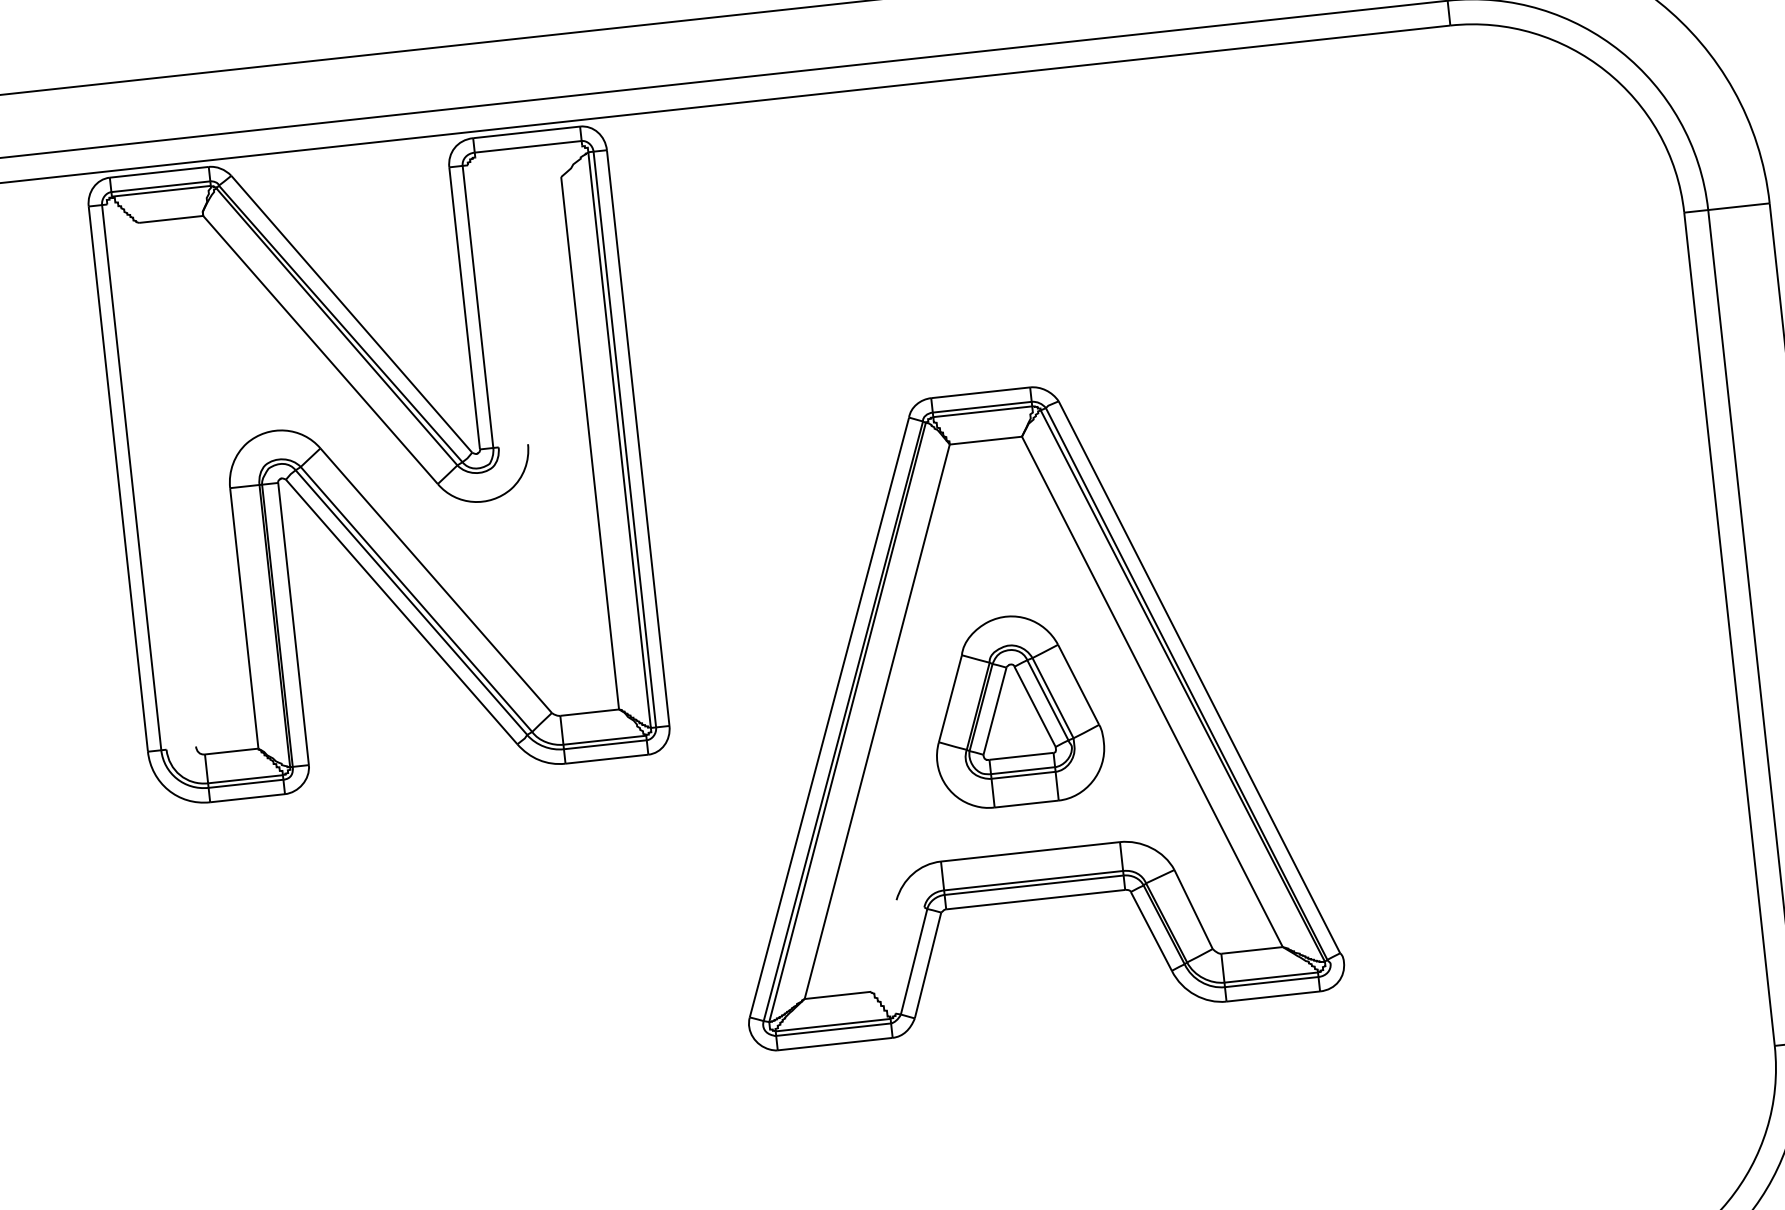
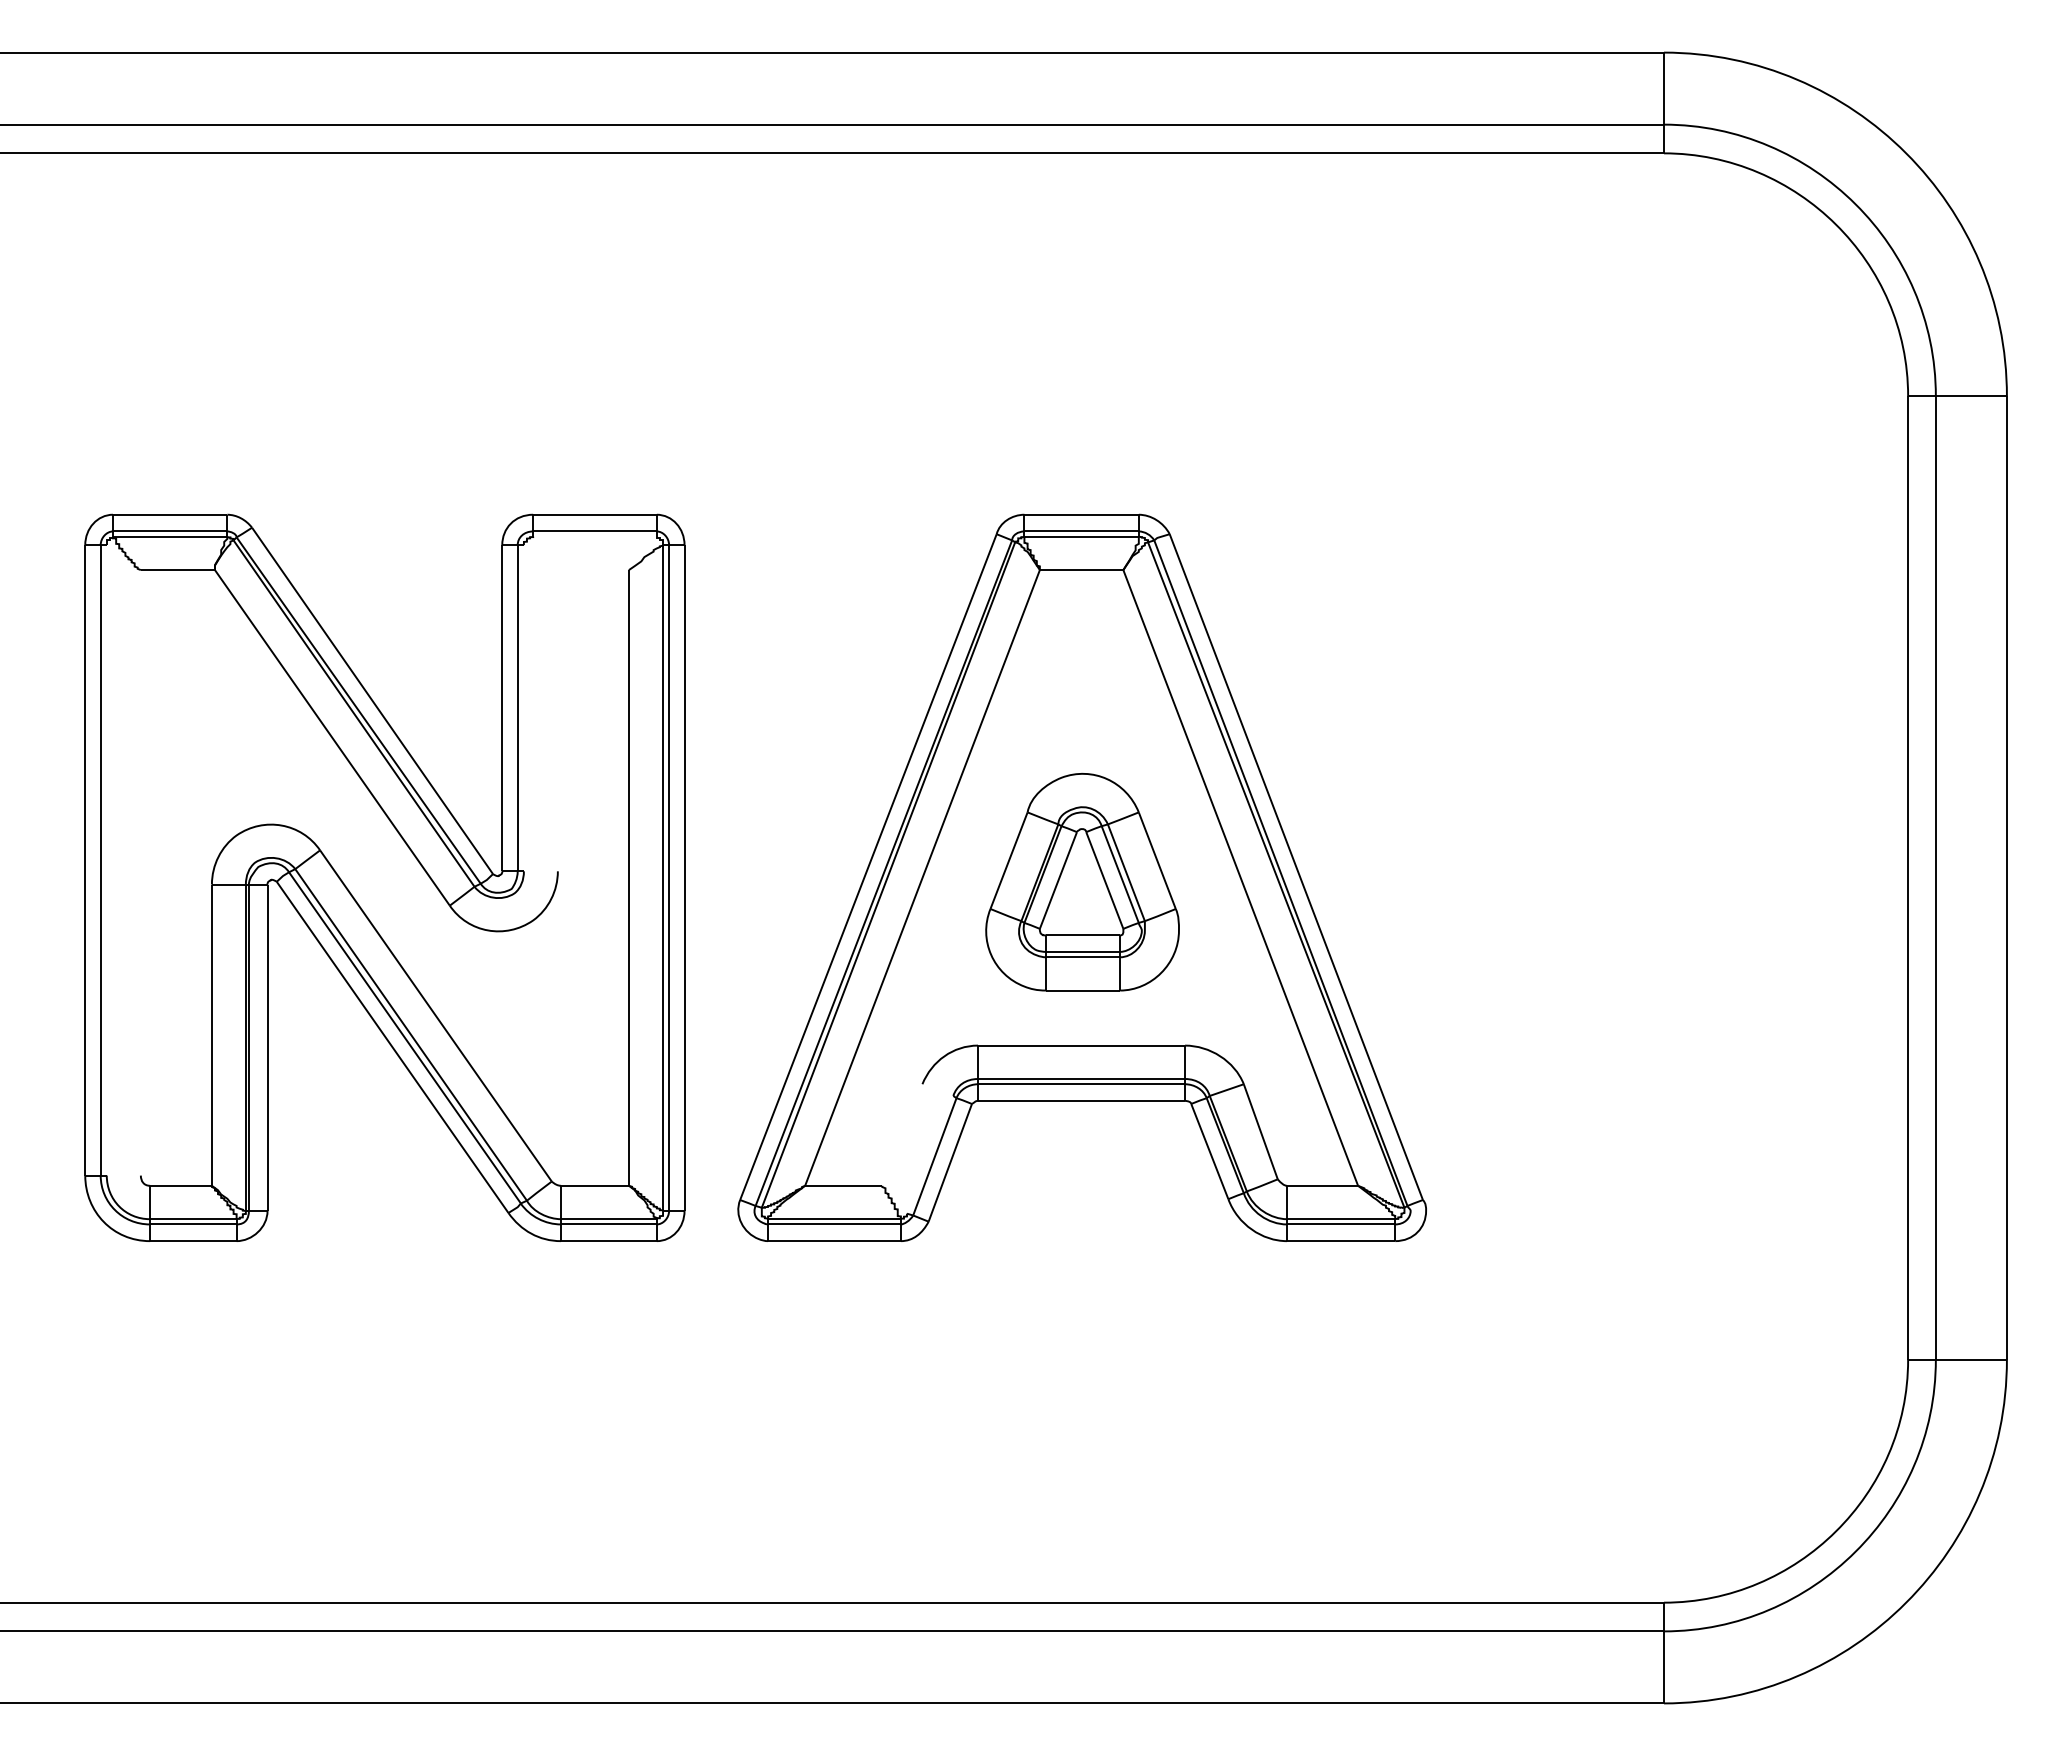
part: (378, 465) -> (384, 877), moved

